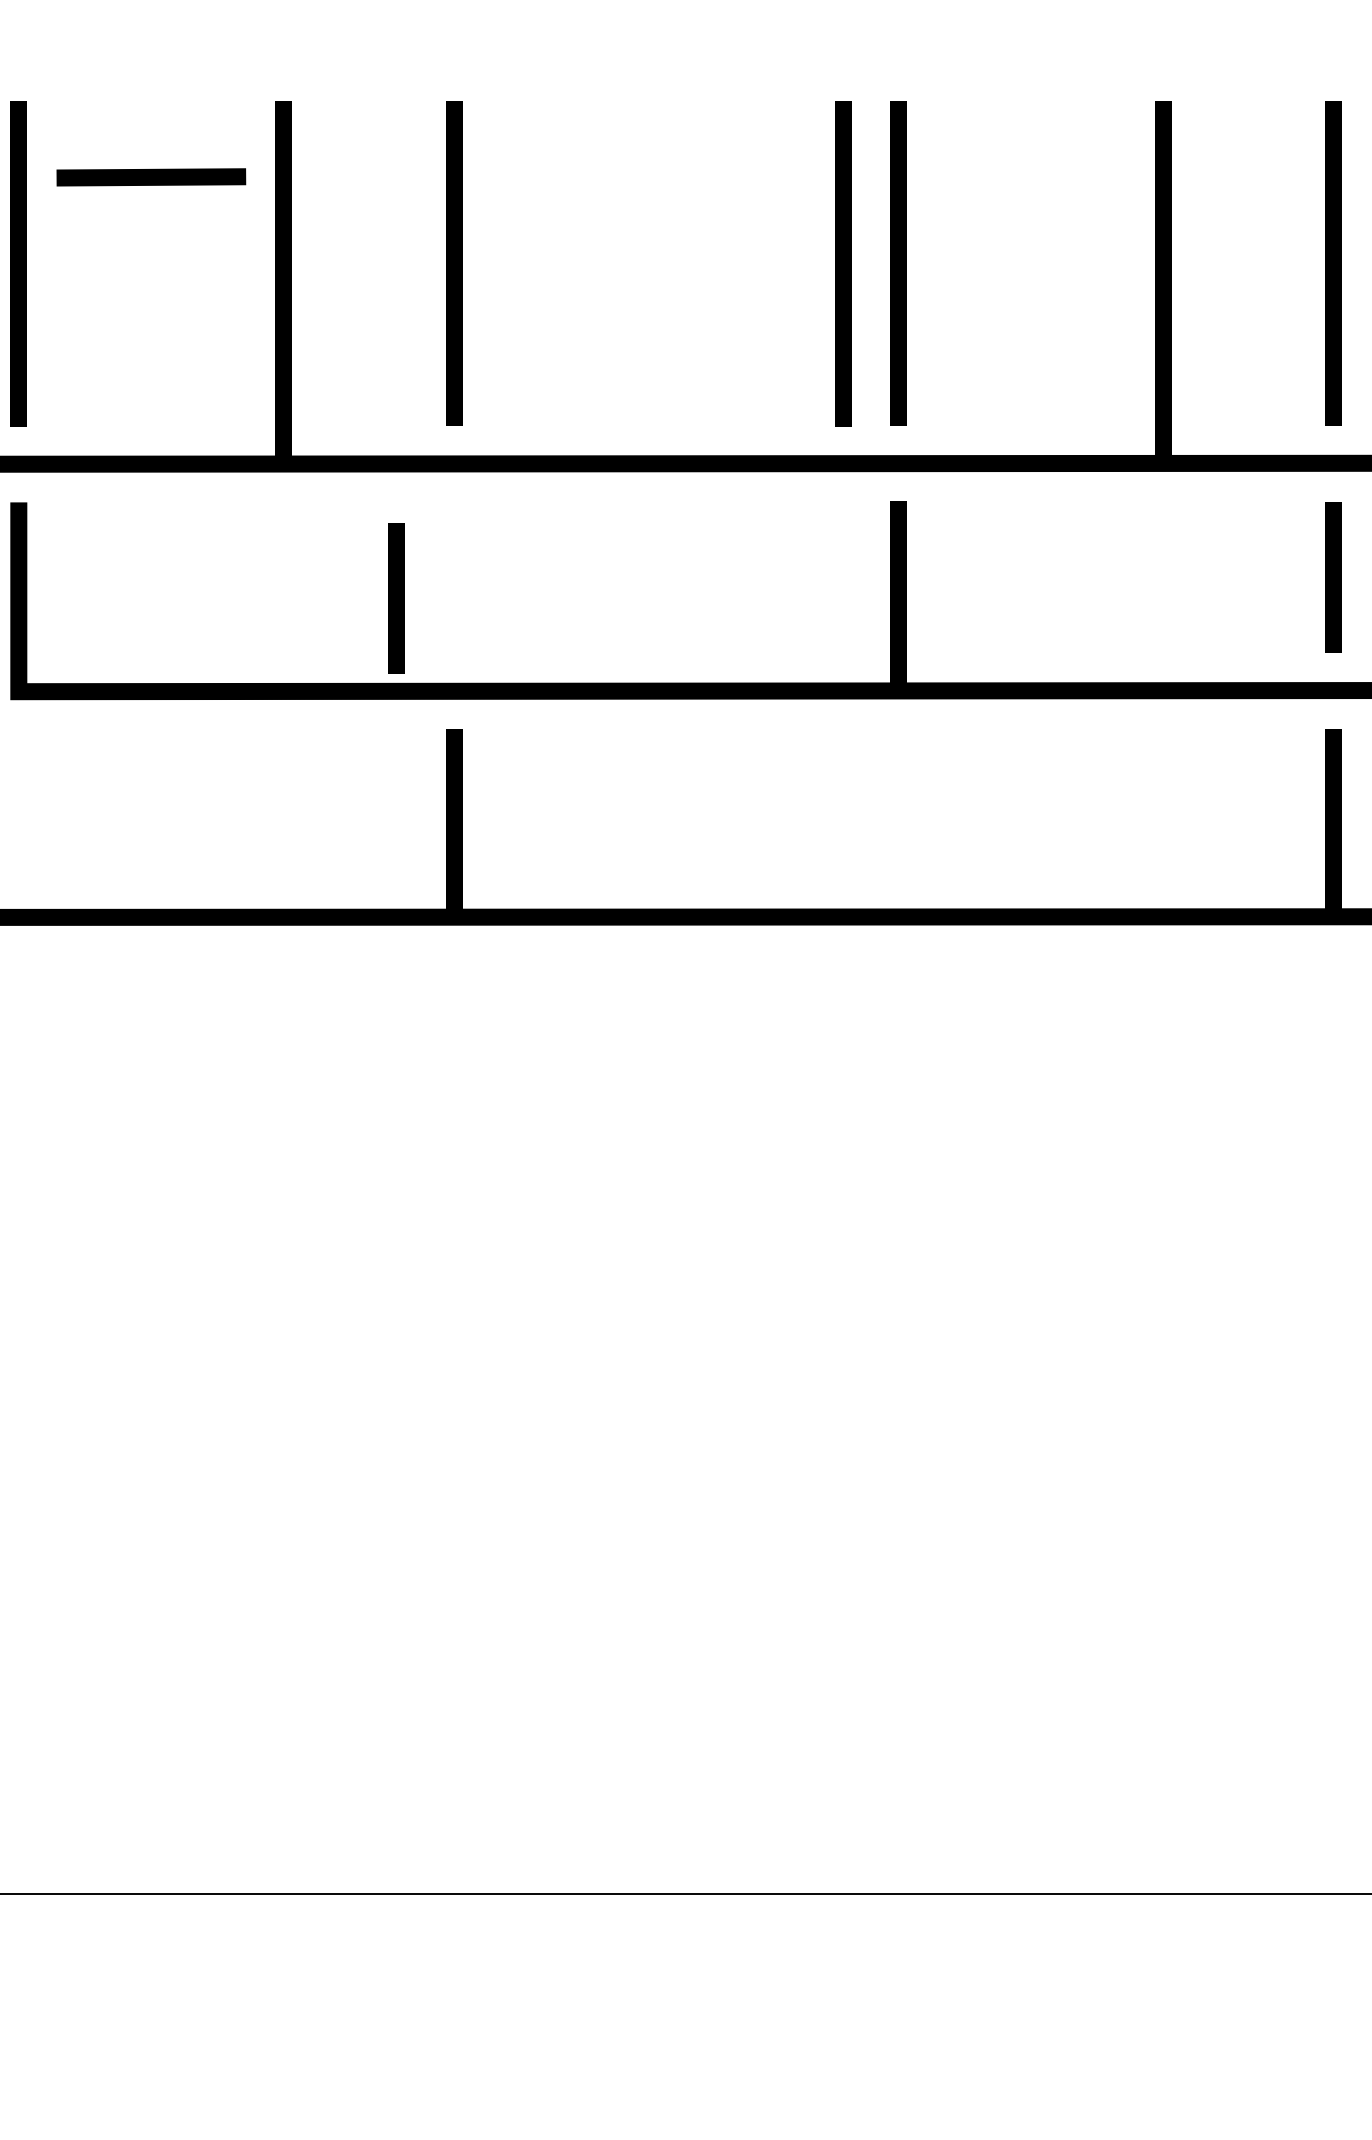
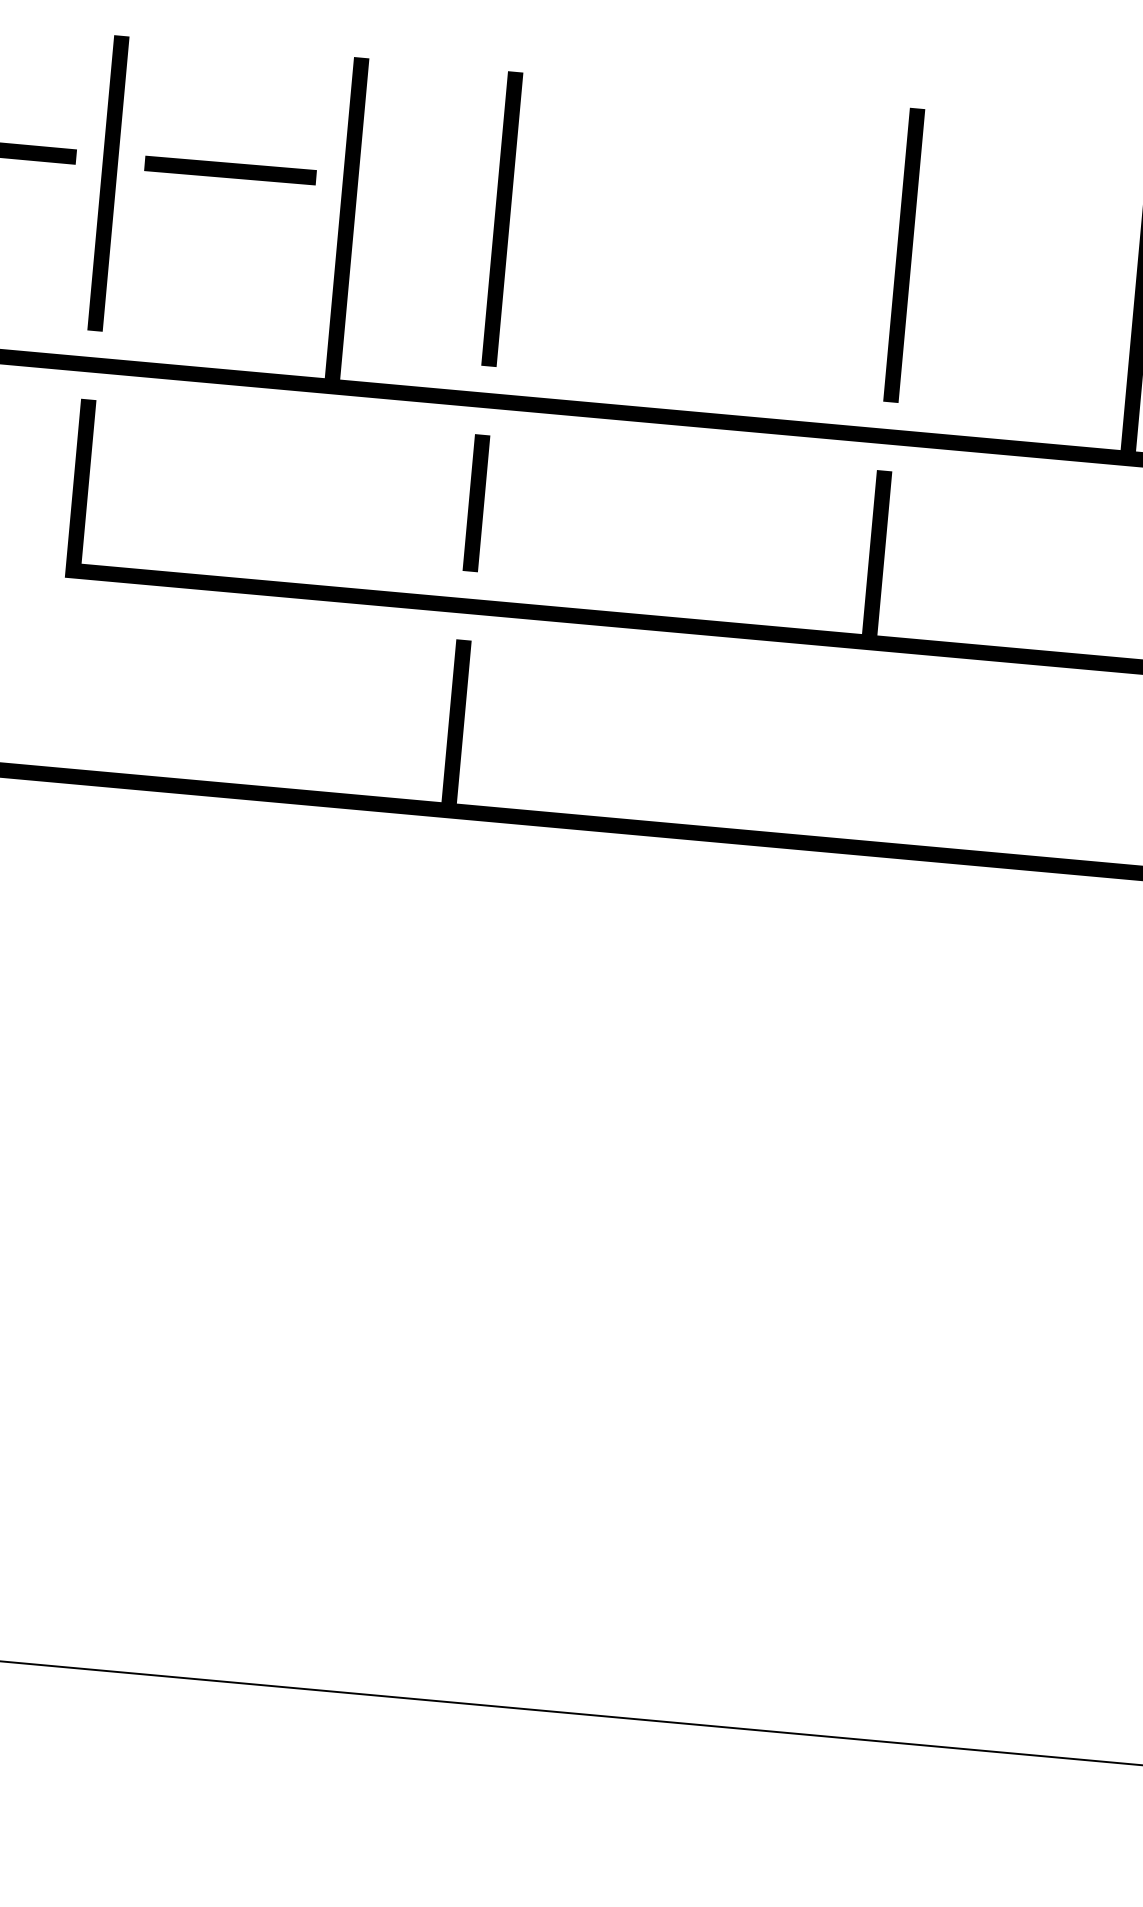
line: (151, 177) -> (230, 170), moved
line: (843, 263) -> (854, 251), removed
line: (396, 598) -> (476, 503), moved

